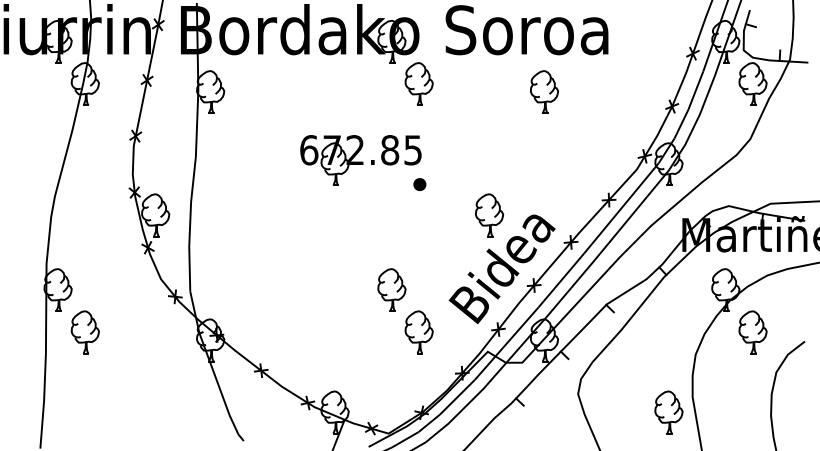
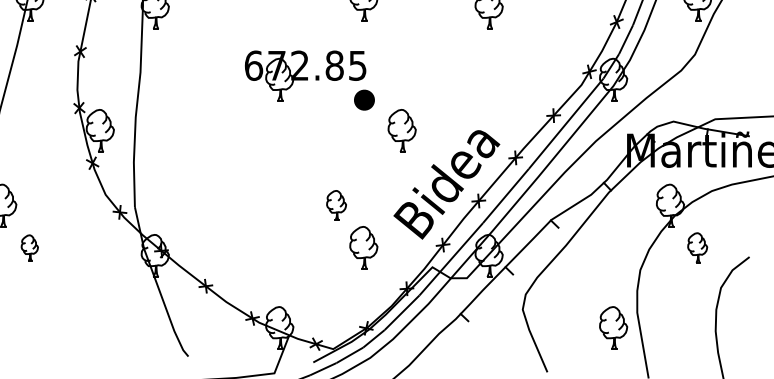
part: (419, 184) -> (364, 100), size x1.6
part: (489, 215) -> (402, 131), moved
part: (391, 289) -> (336, 205), size x0.7
part: (84, 332) -> (29, 248), size x0.6
part: (752, 332) -> (697, 248), size x0.7

